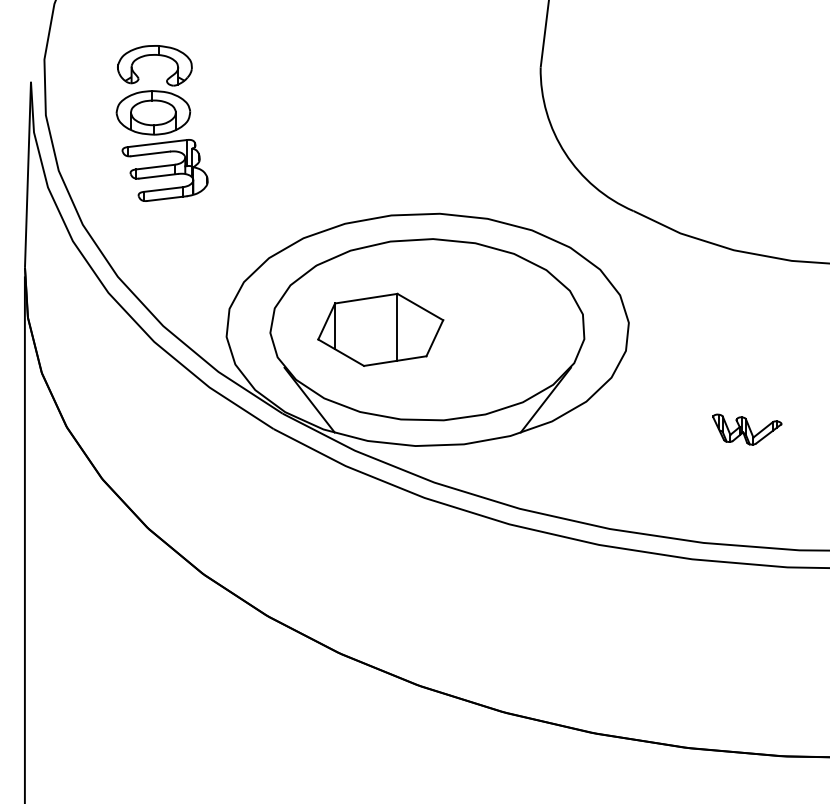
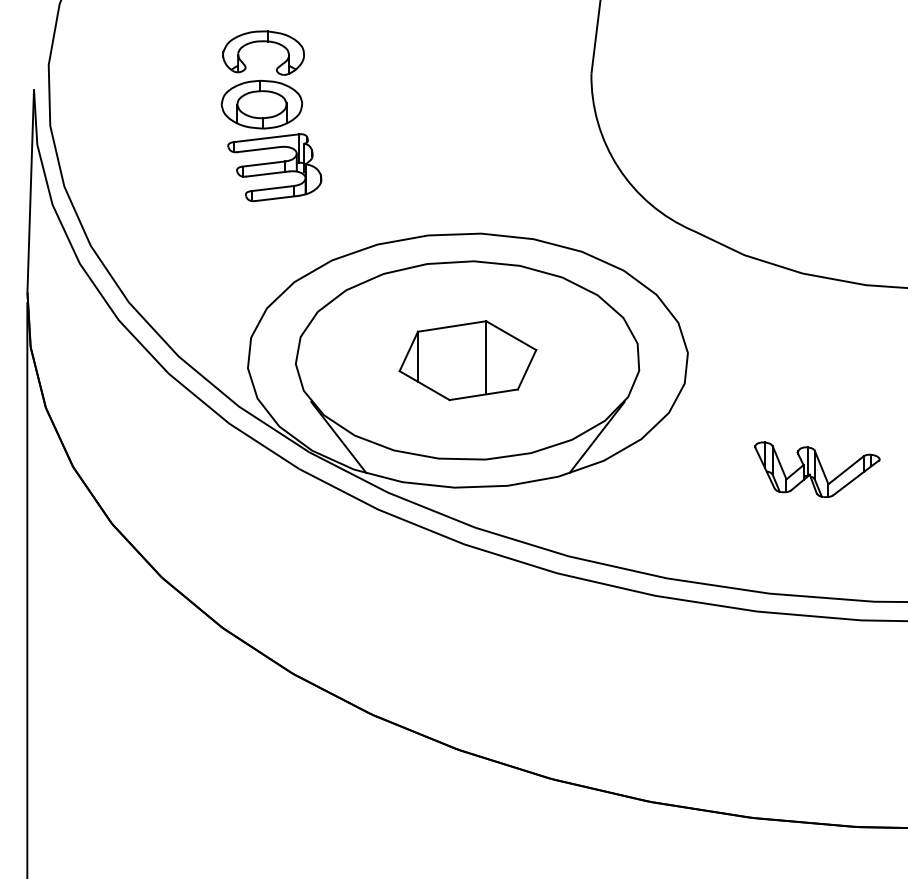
part: (161, 123) -> (270, 116), moved
part: (380, 329) -> (467, 360), moved
part: (747, 429) -> (817, 469), size x1.67

